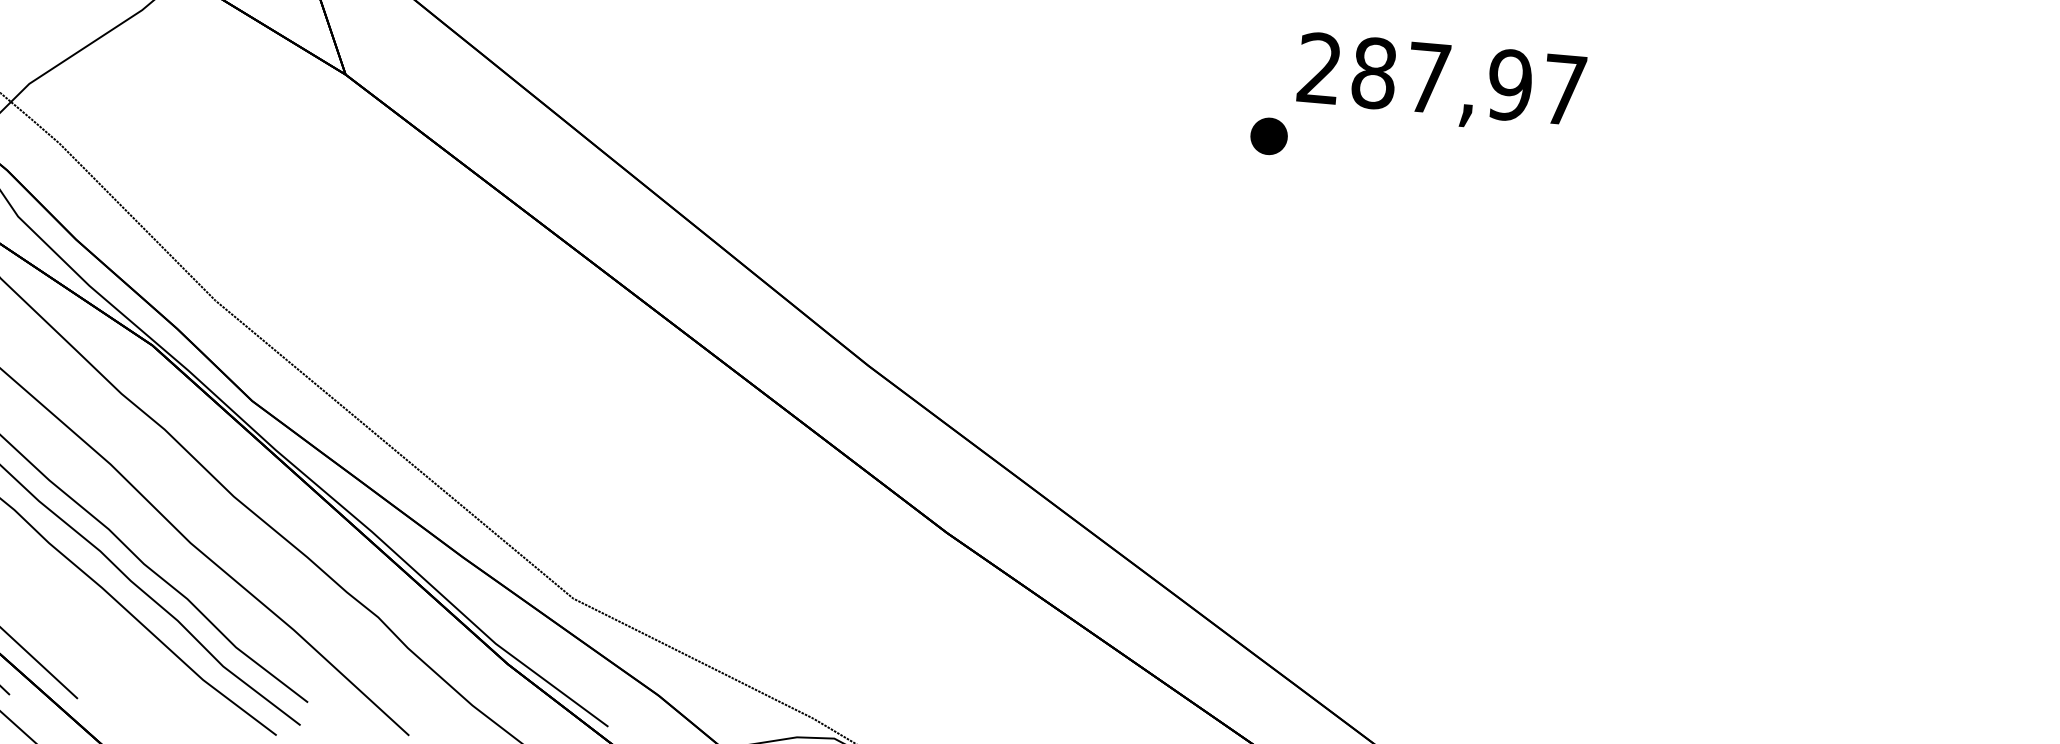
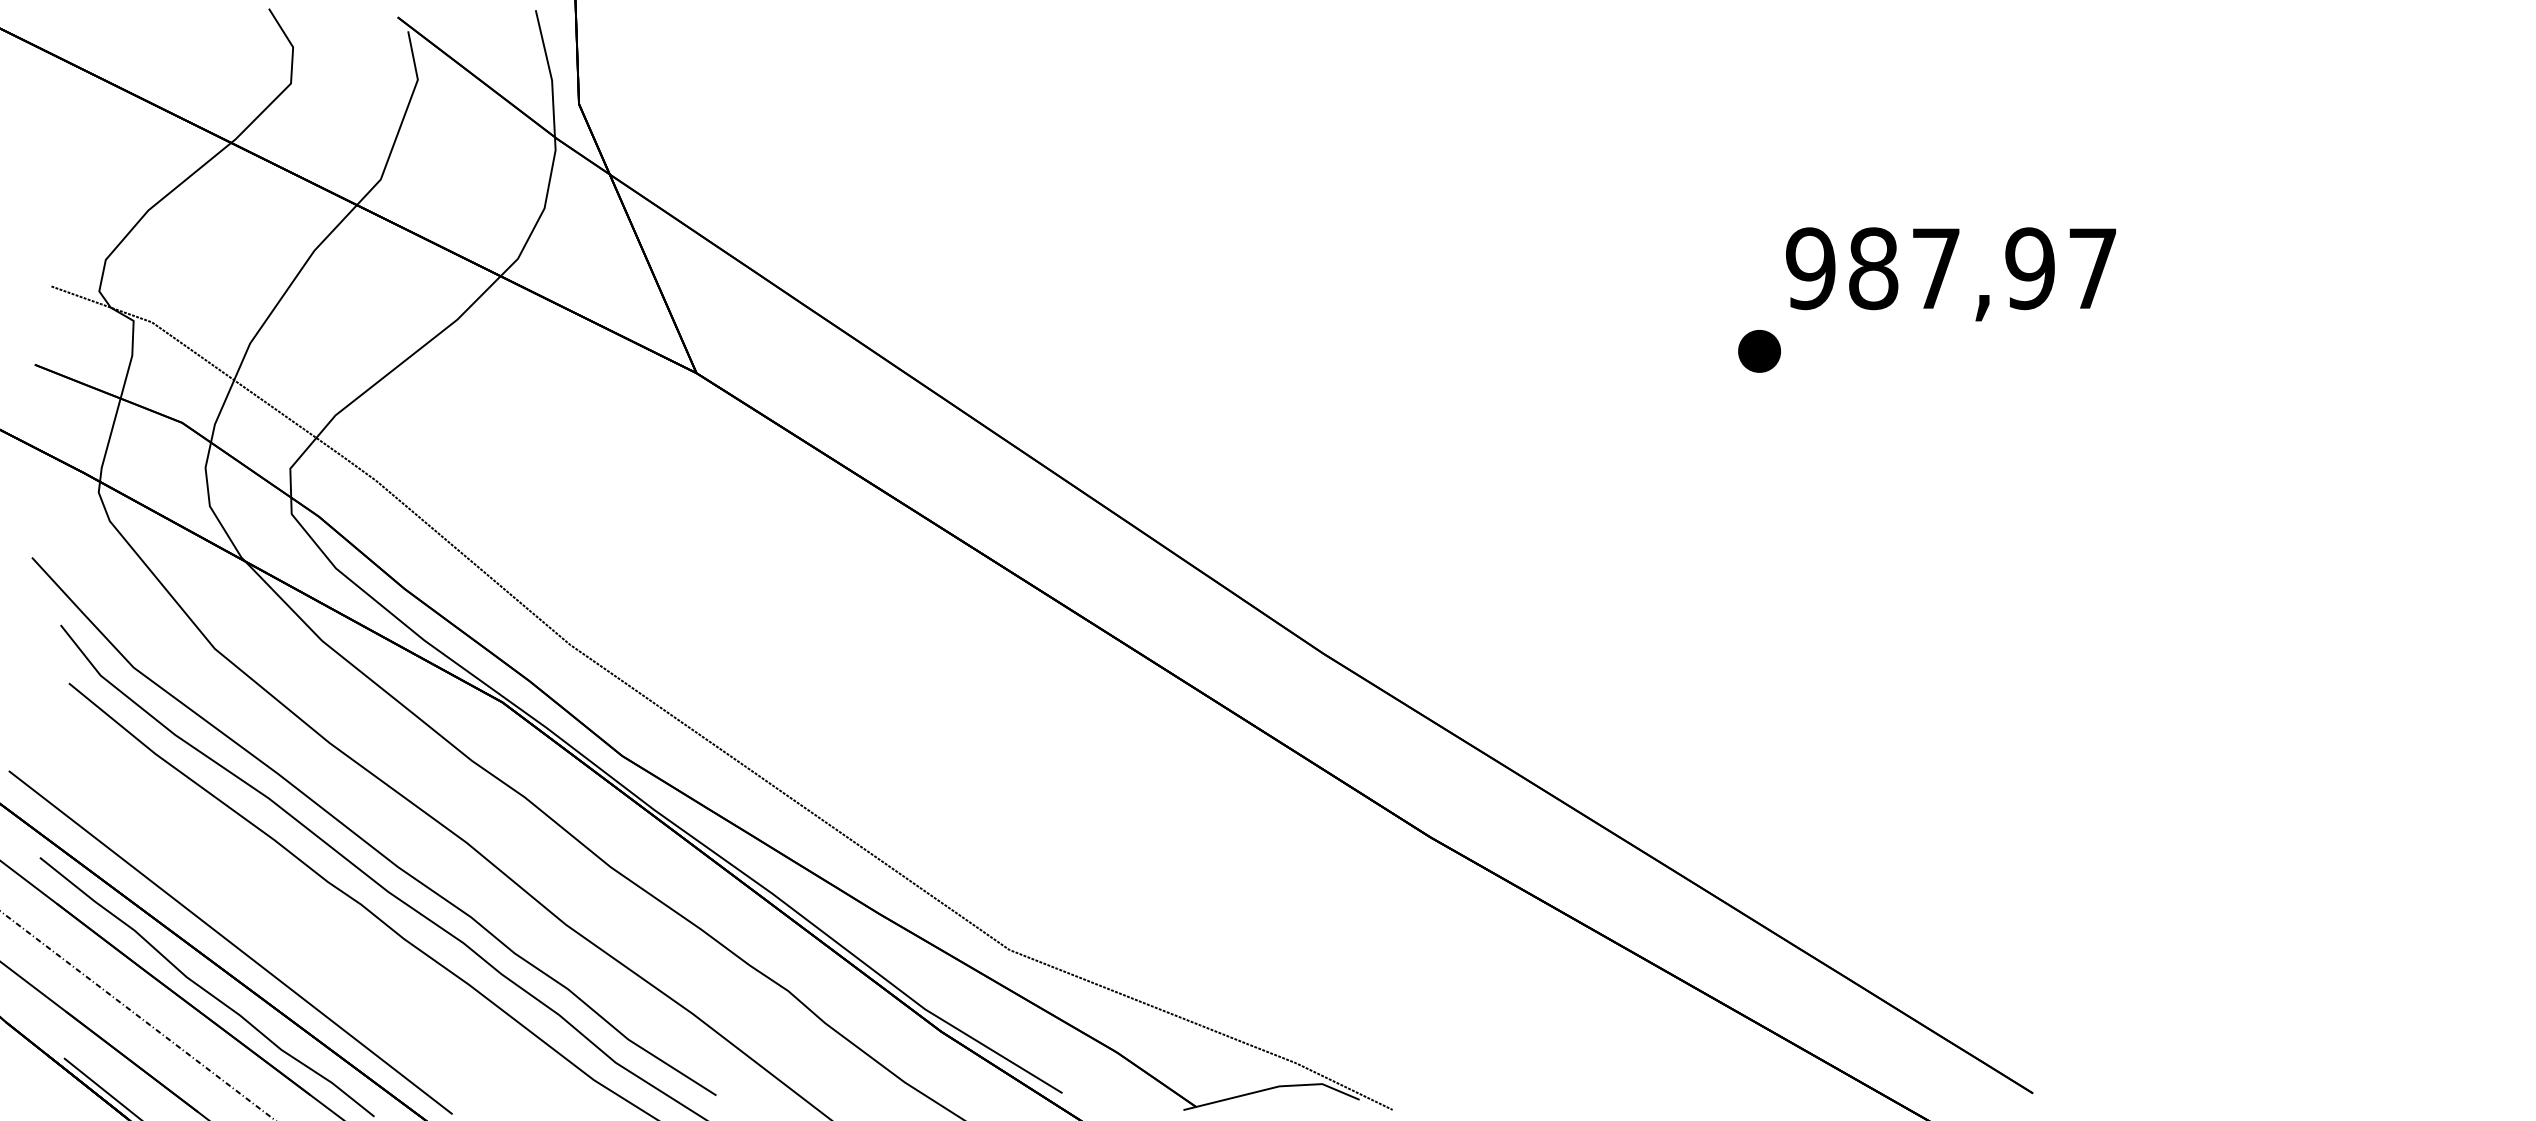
text: (1319, 68) -> (1810, 268), 287,97 -> 987,97

